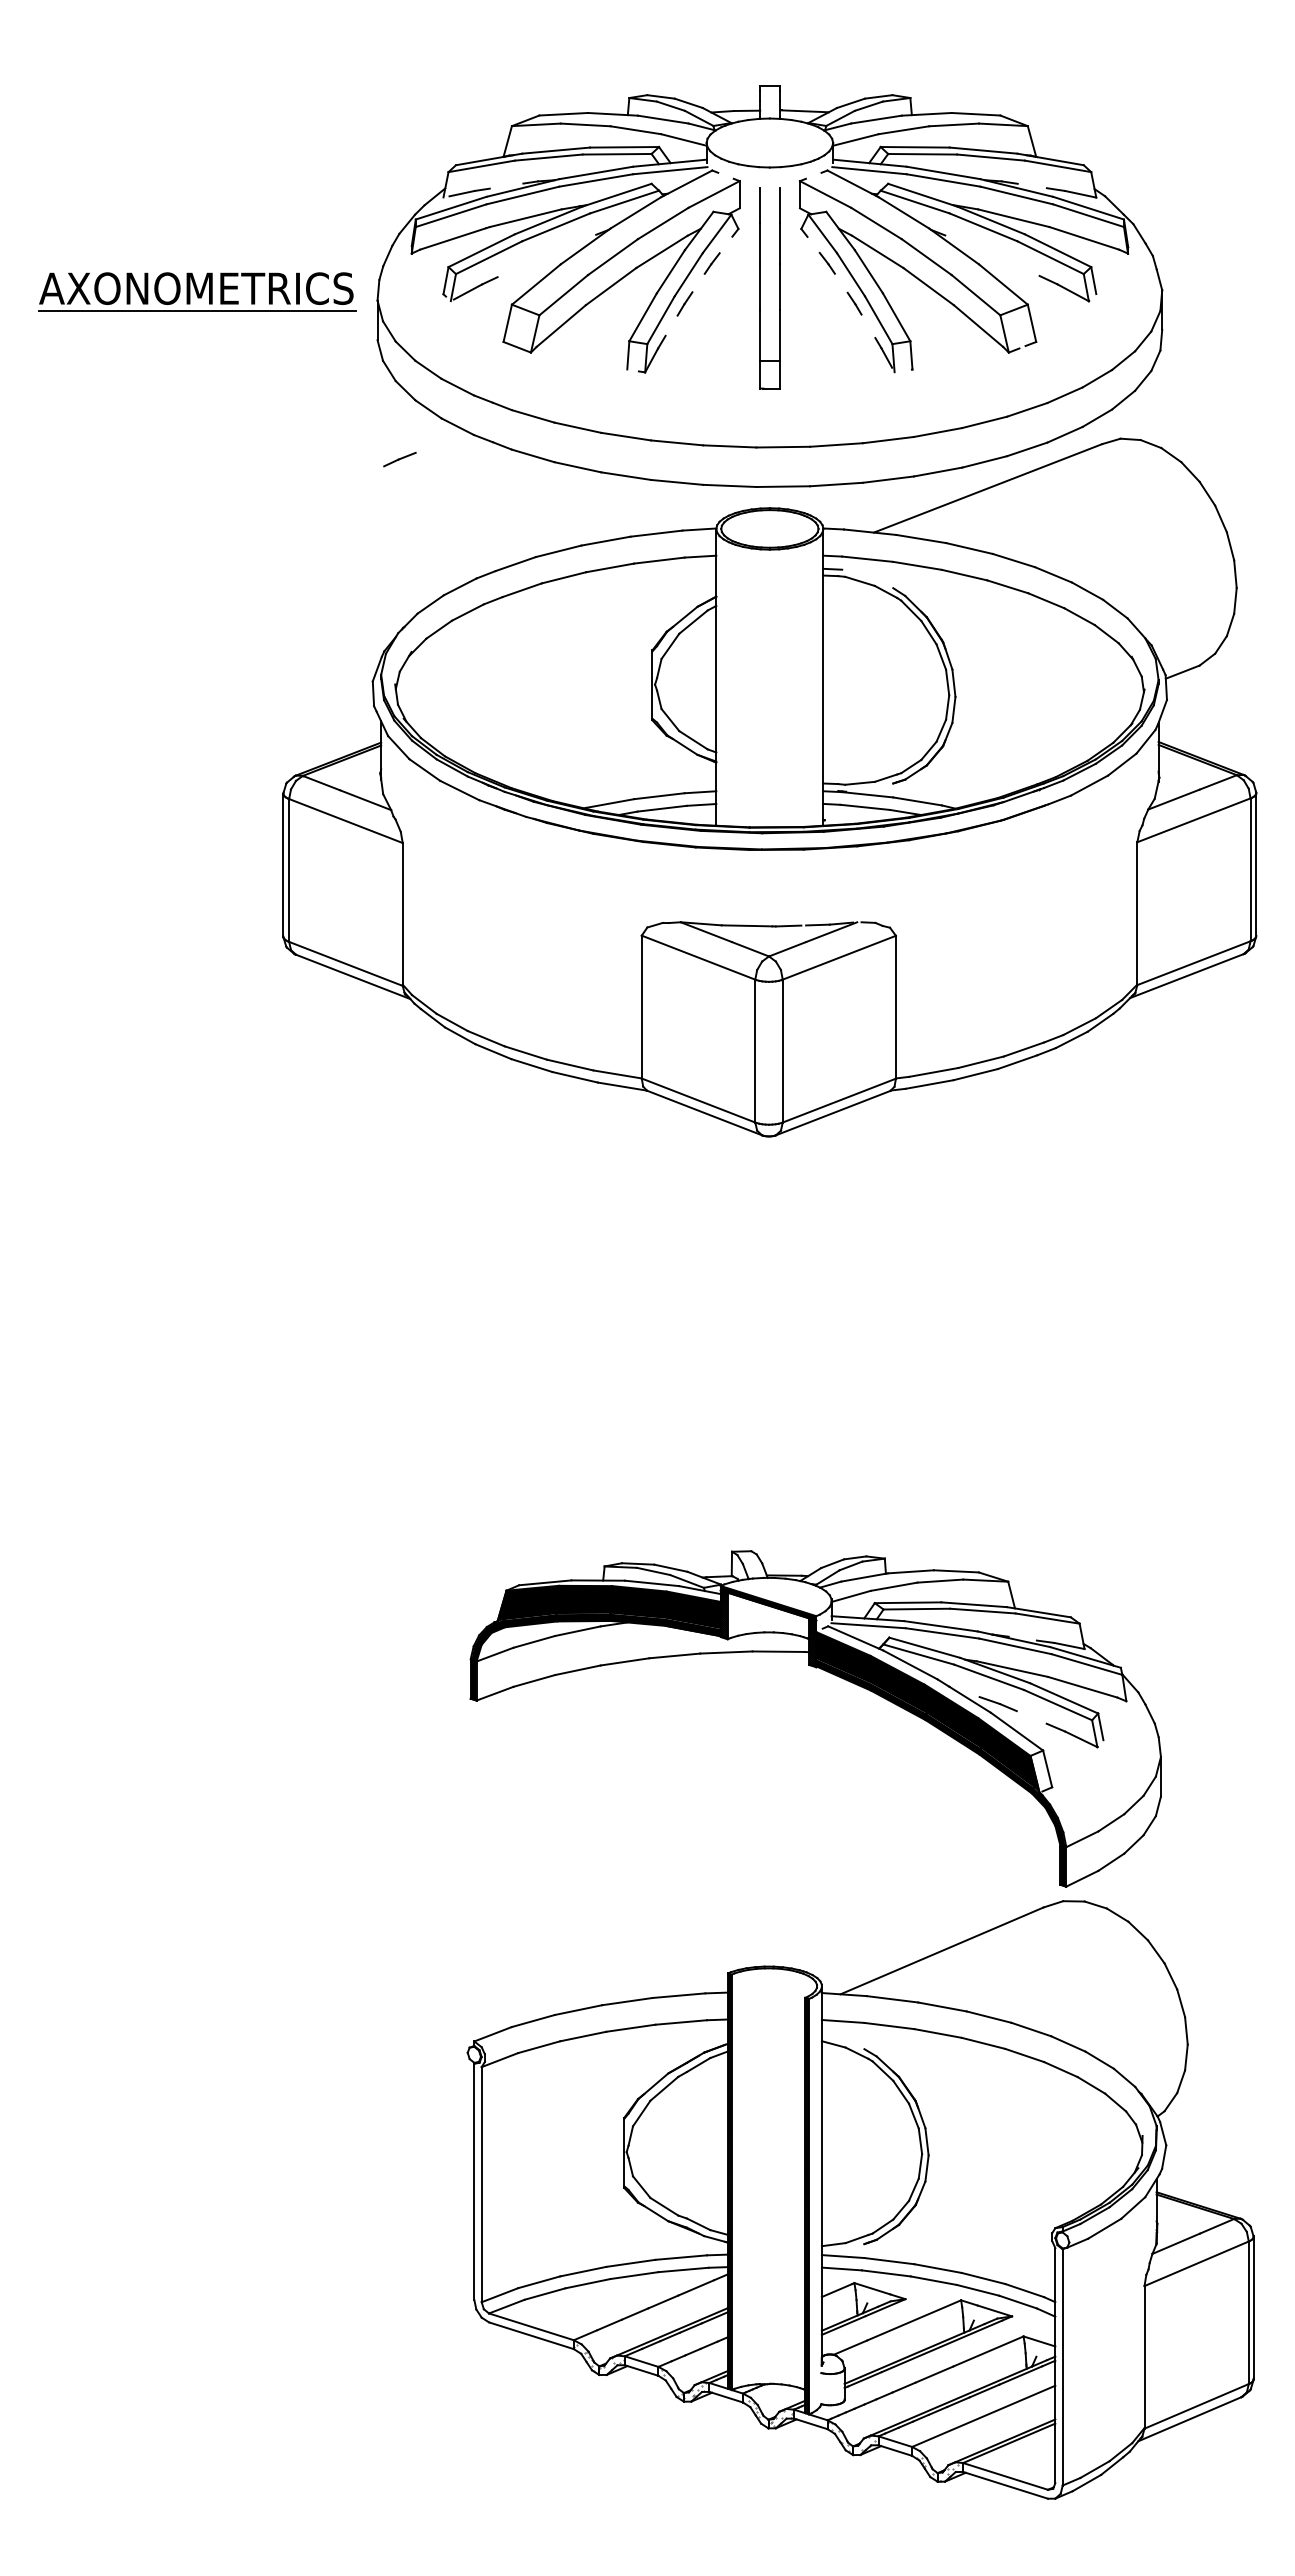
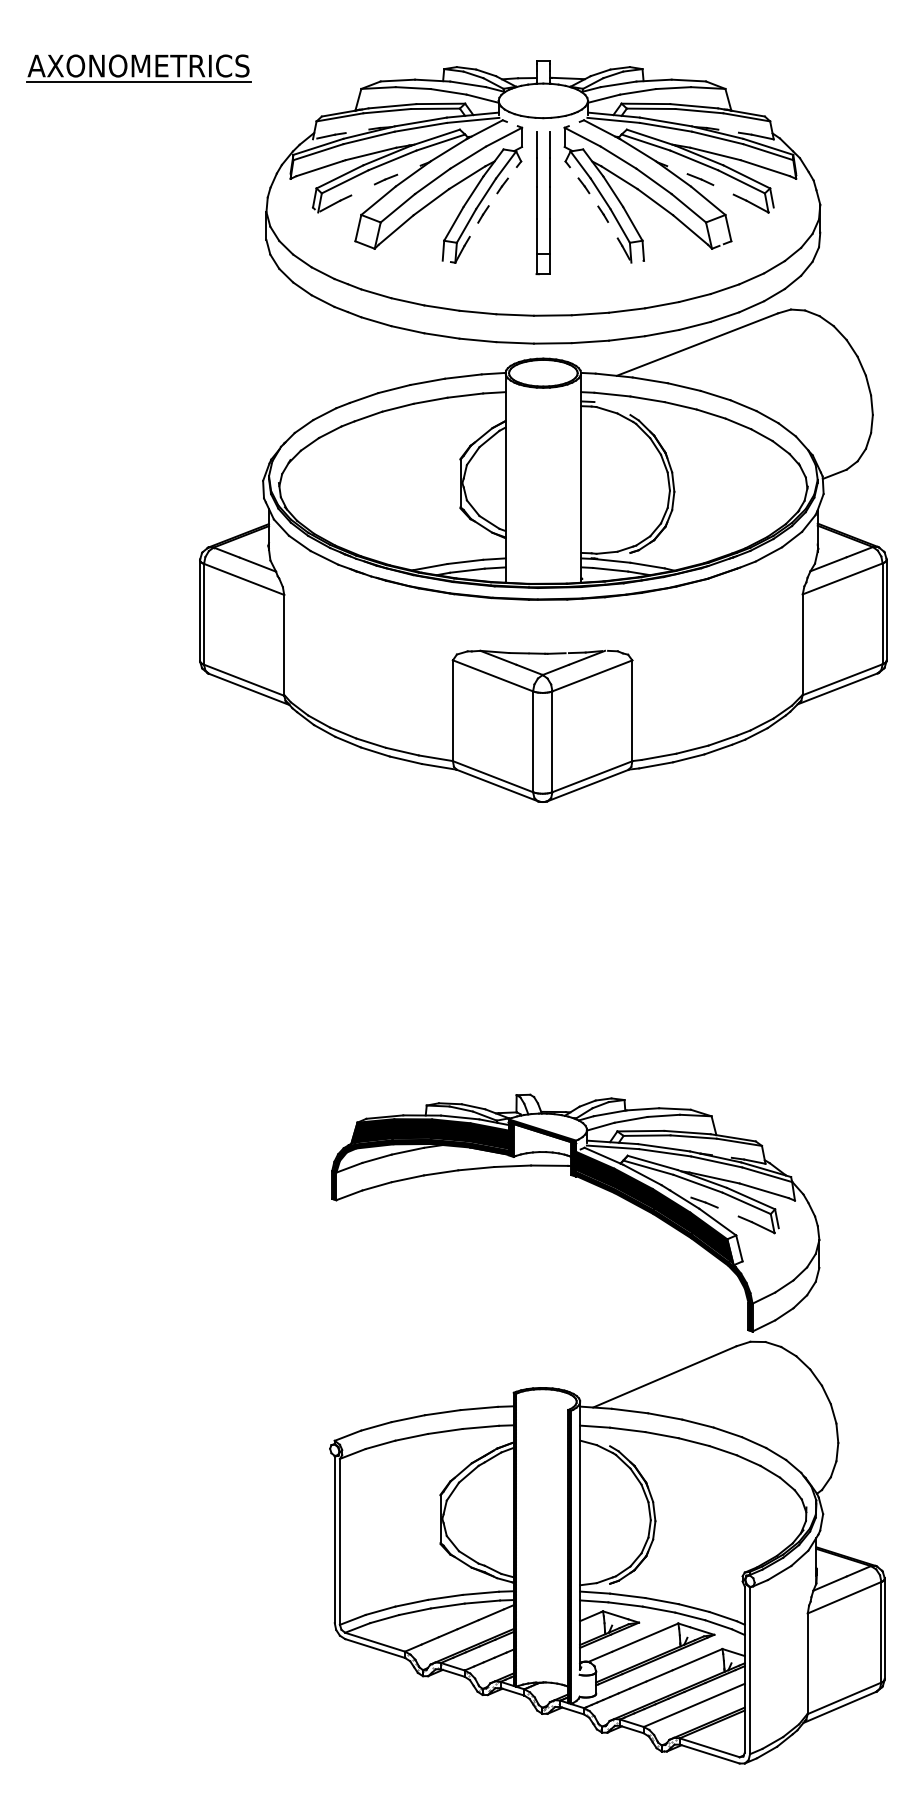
line: (992, 254) -> (700, 179), added
part: (197, 291) -> (139, 68), moved
line: (399, 459) -> (385, 179), moved

